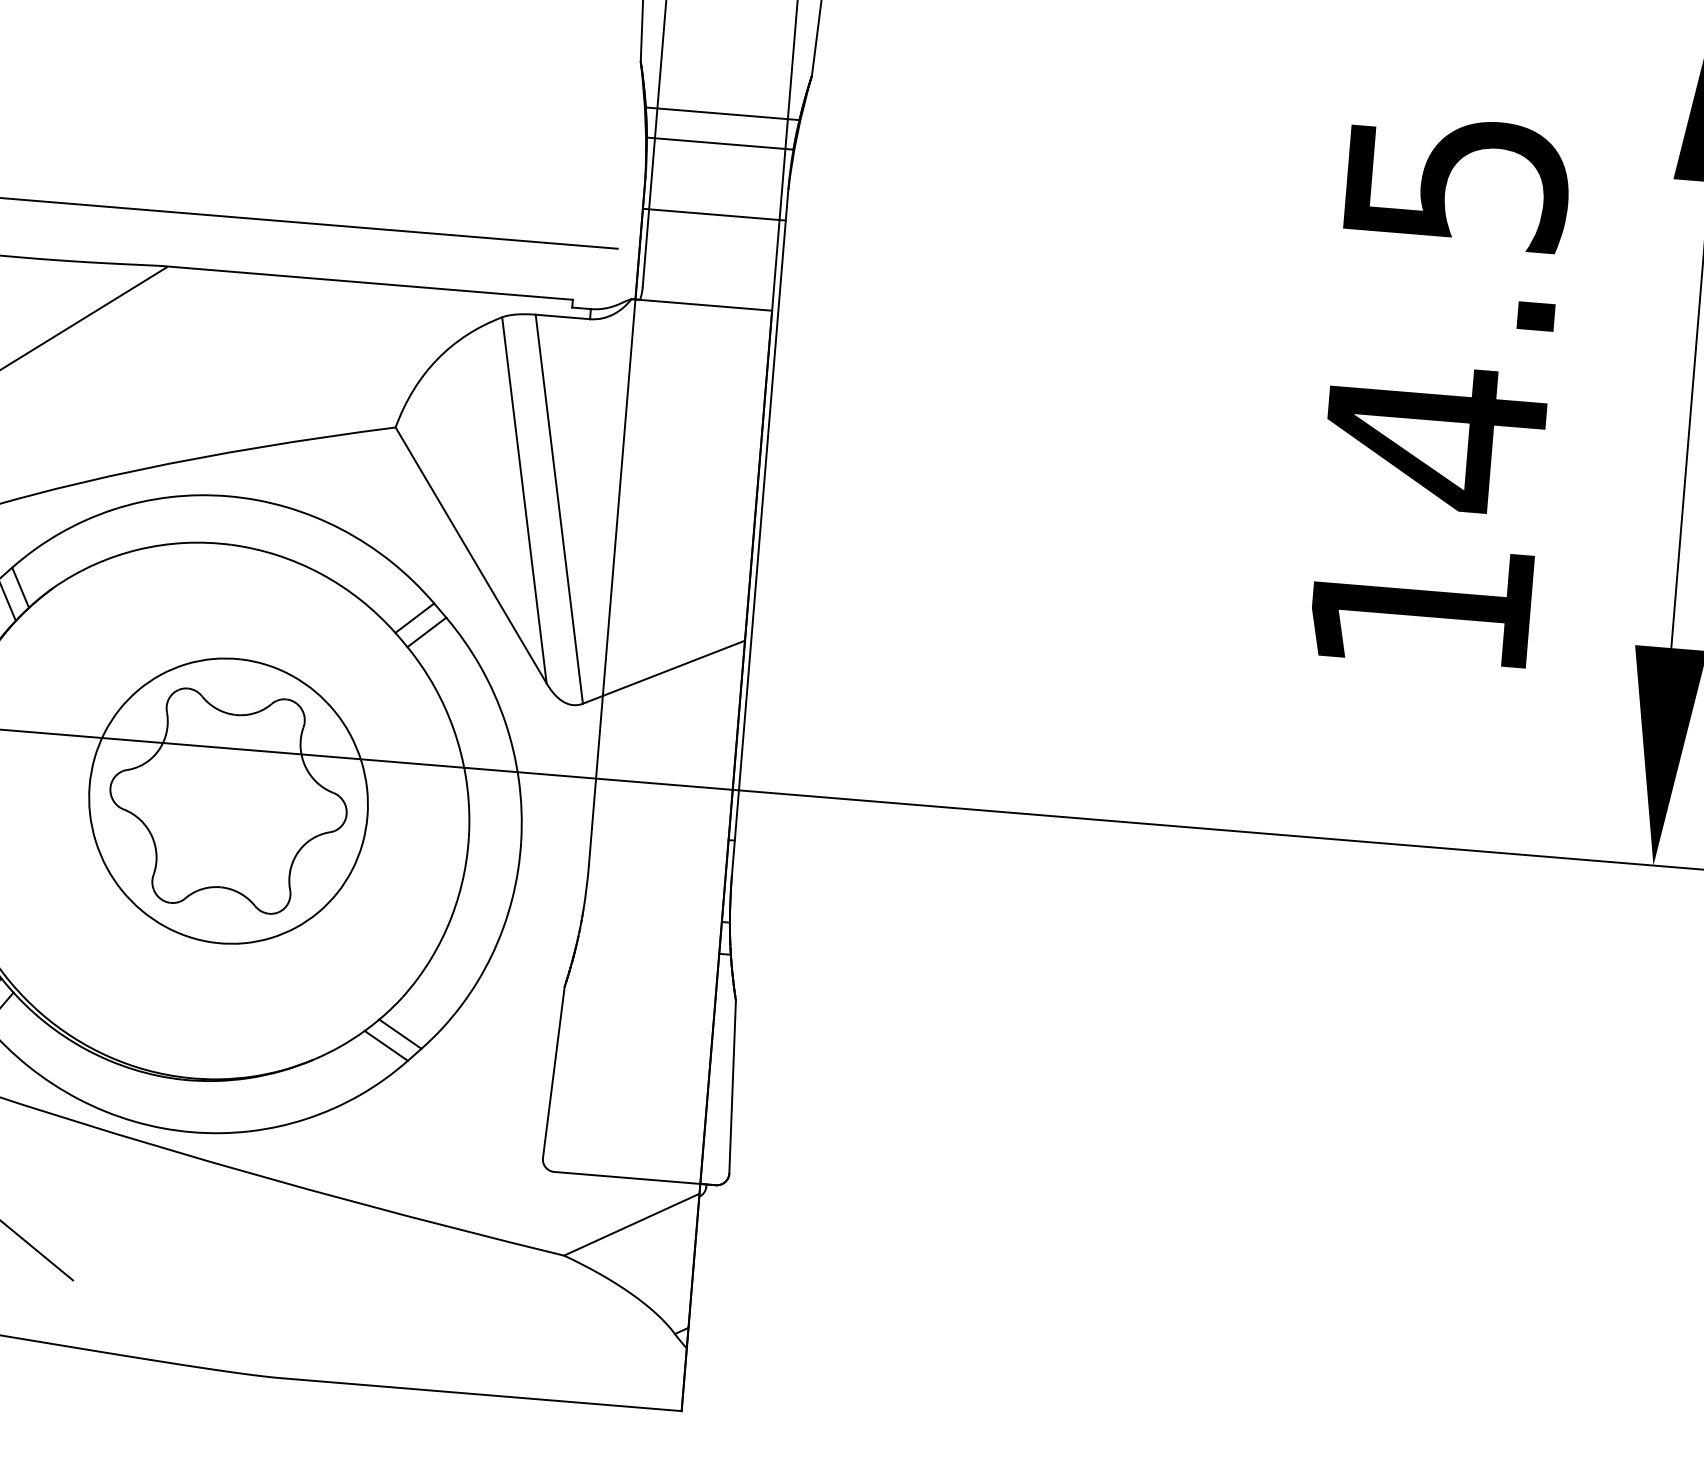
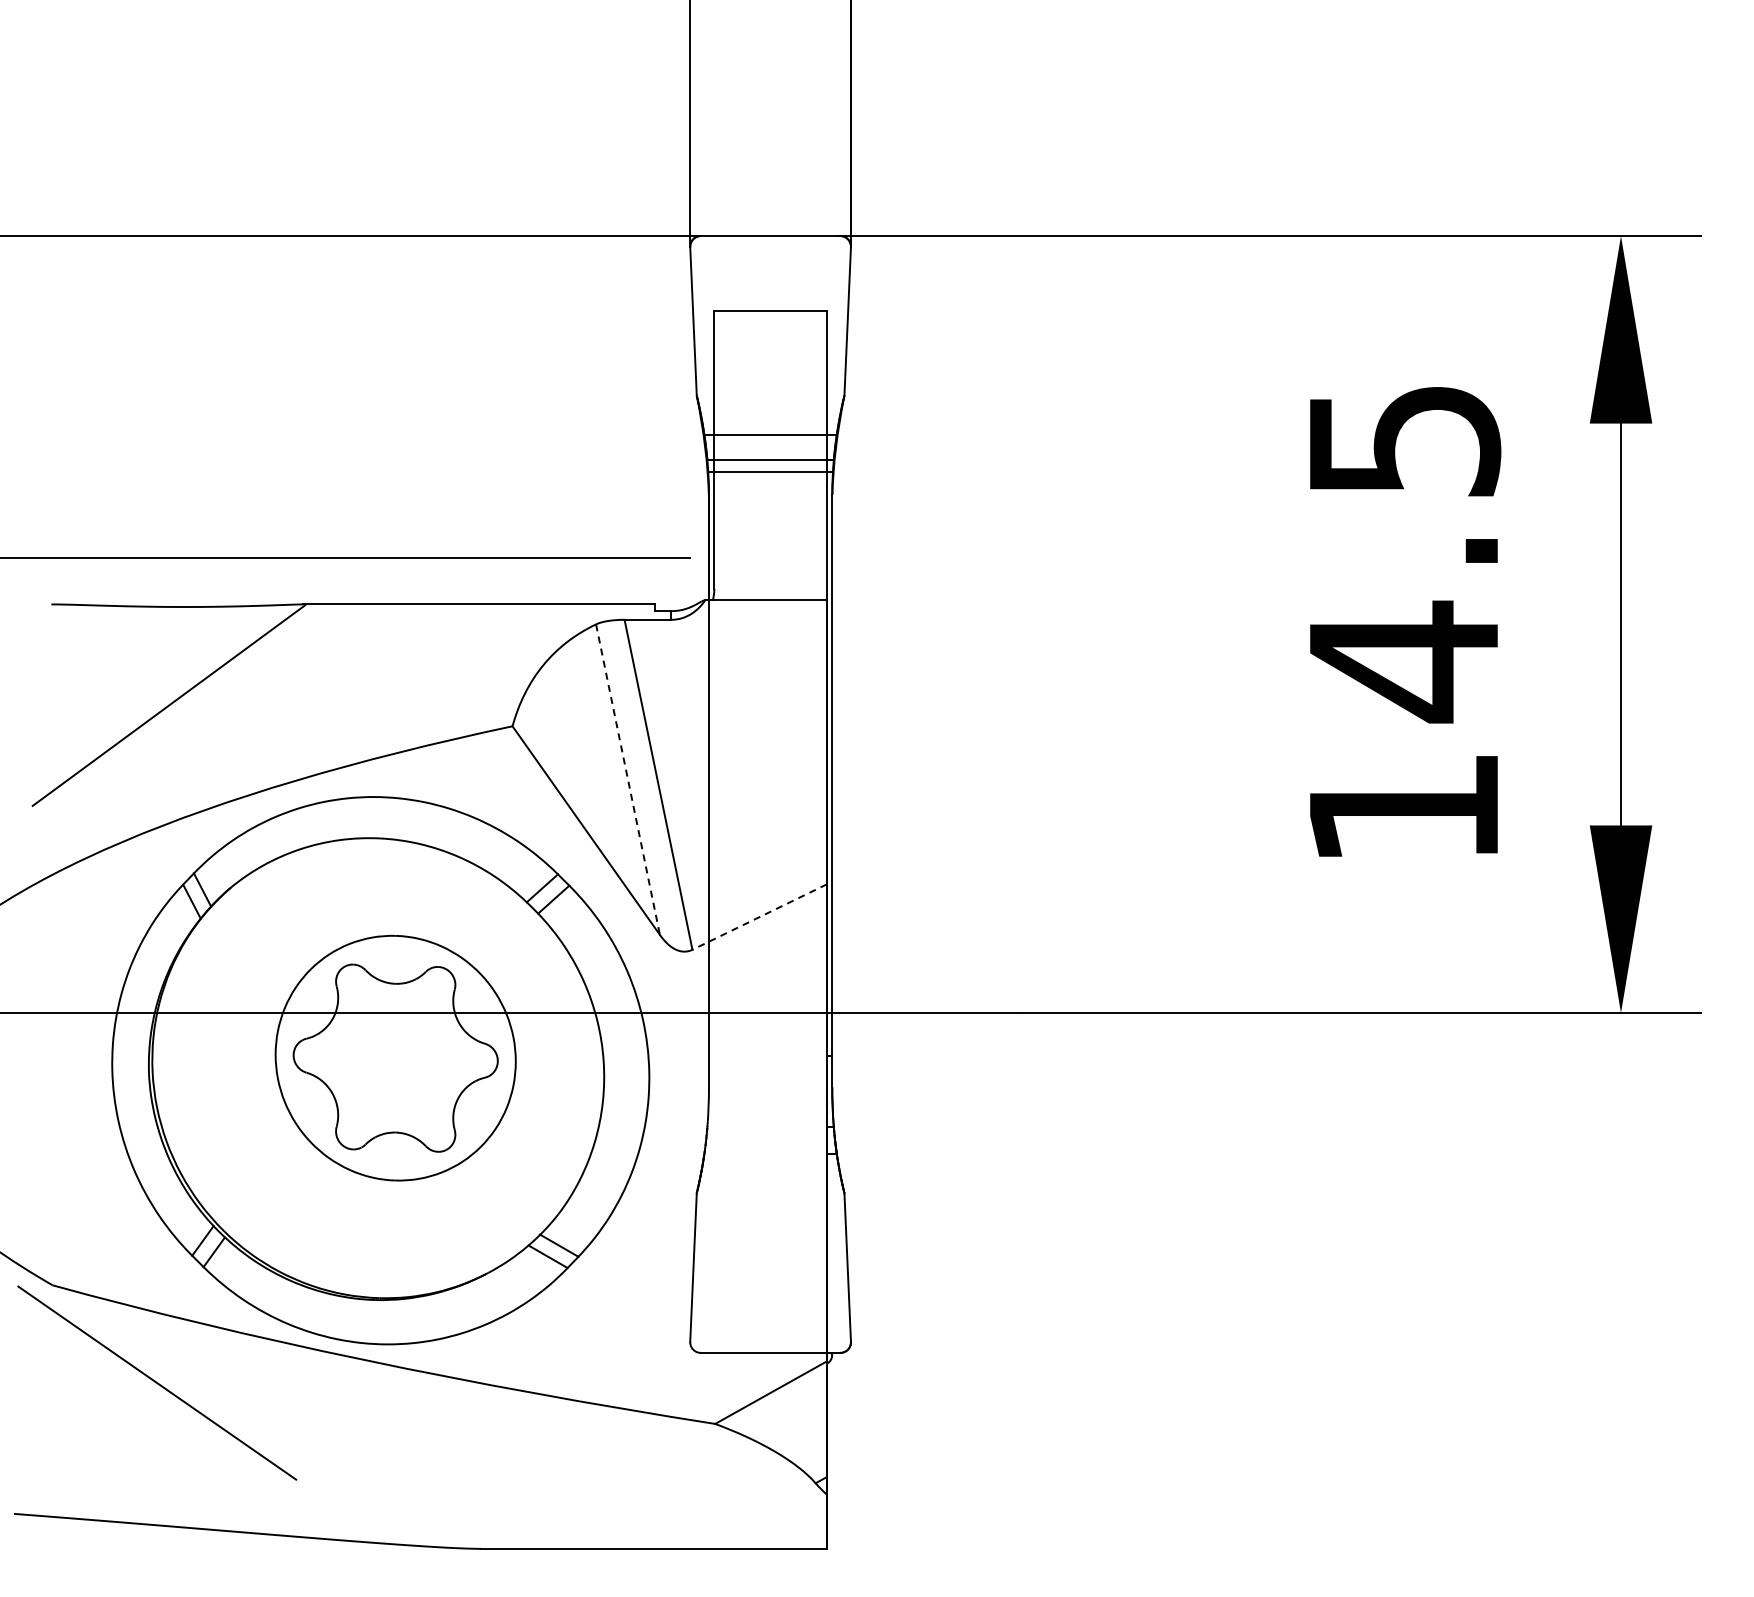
line: (714, 214) -> (770, 471), moved
line: (525, 500) -> (628, 779), solid -> dashed
line: (663, 672) -> (759, 917), solid -> dashed

